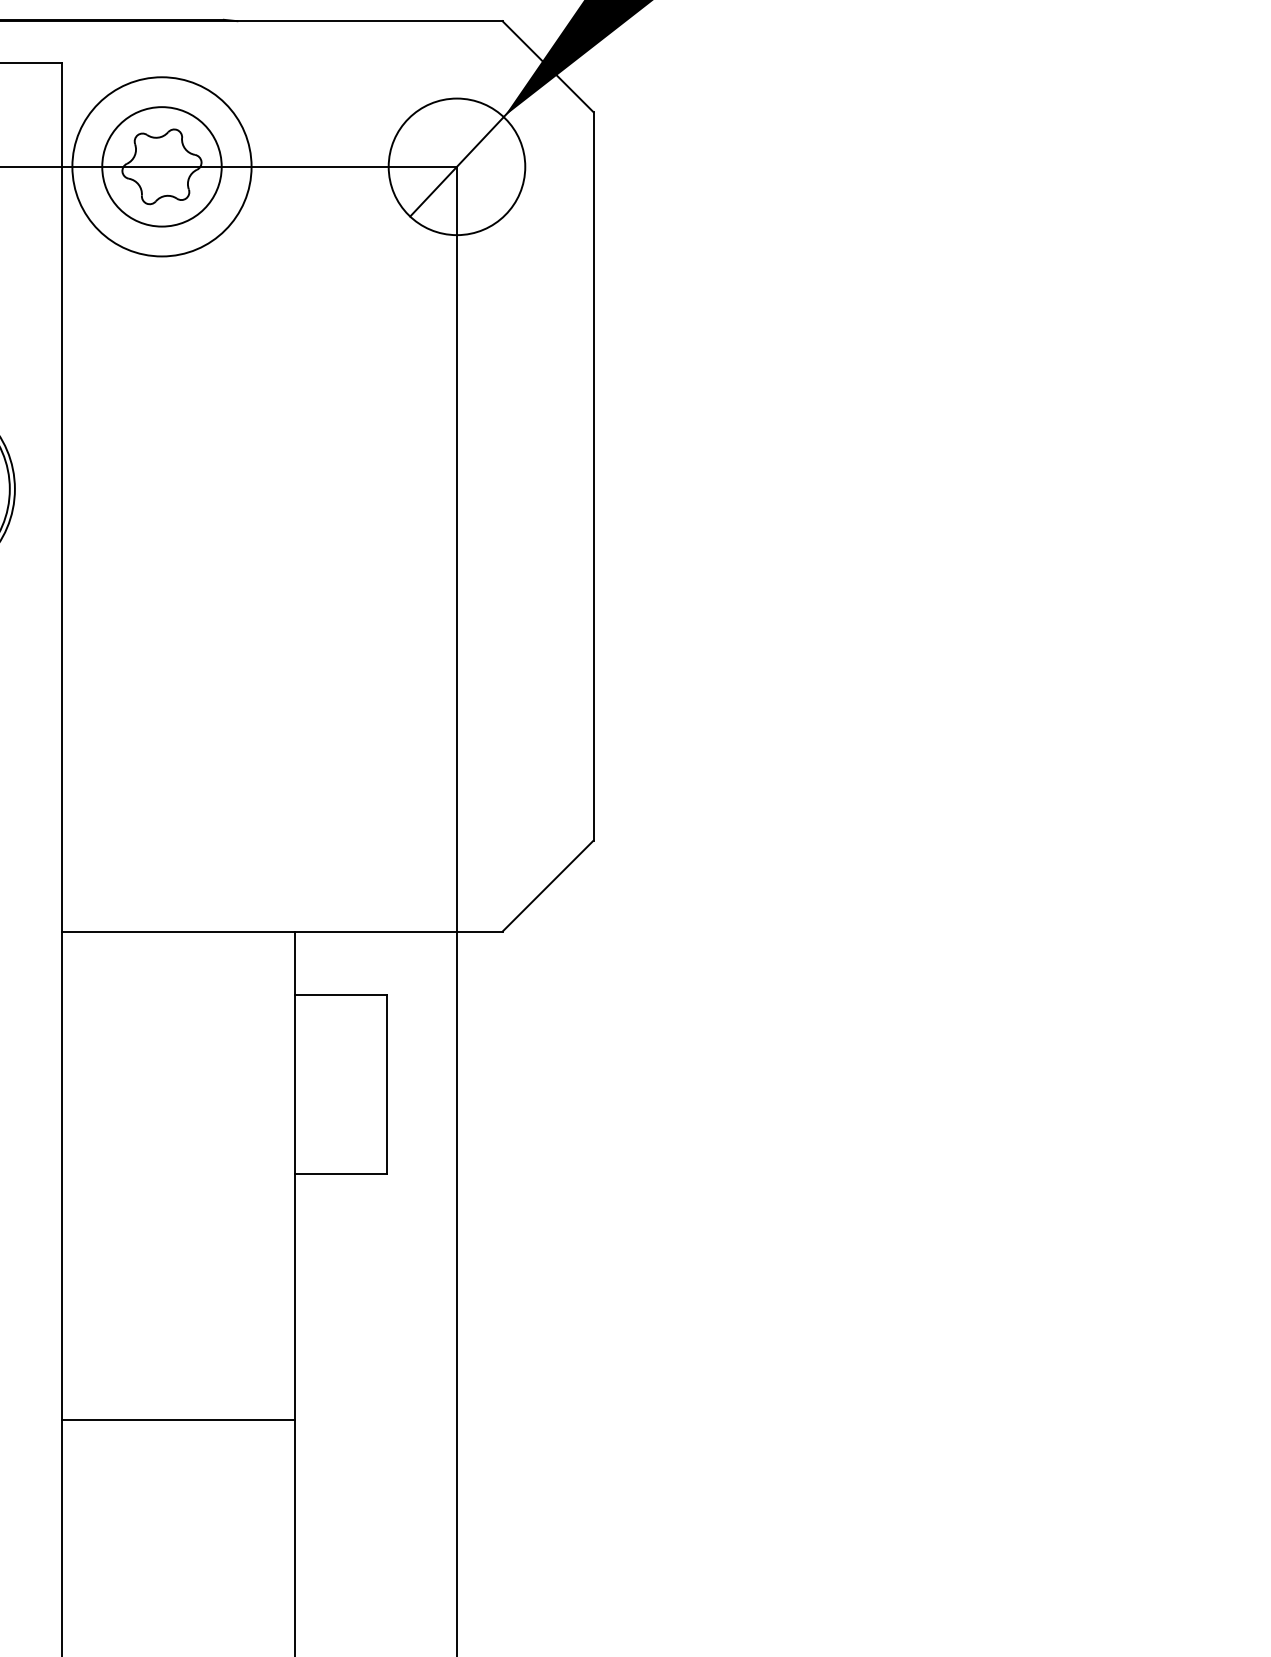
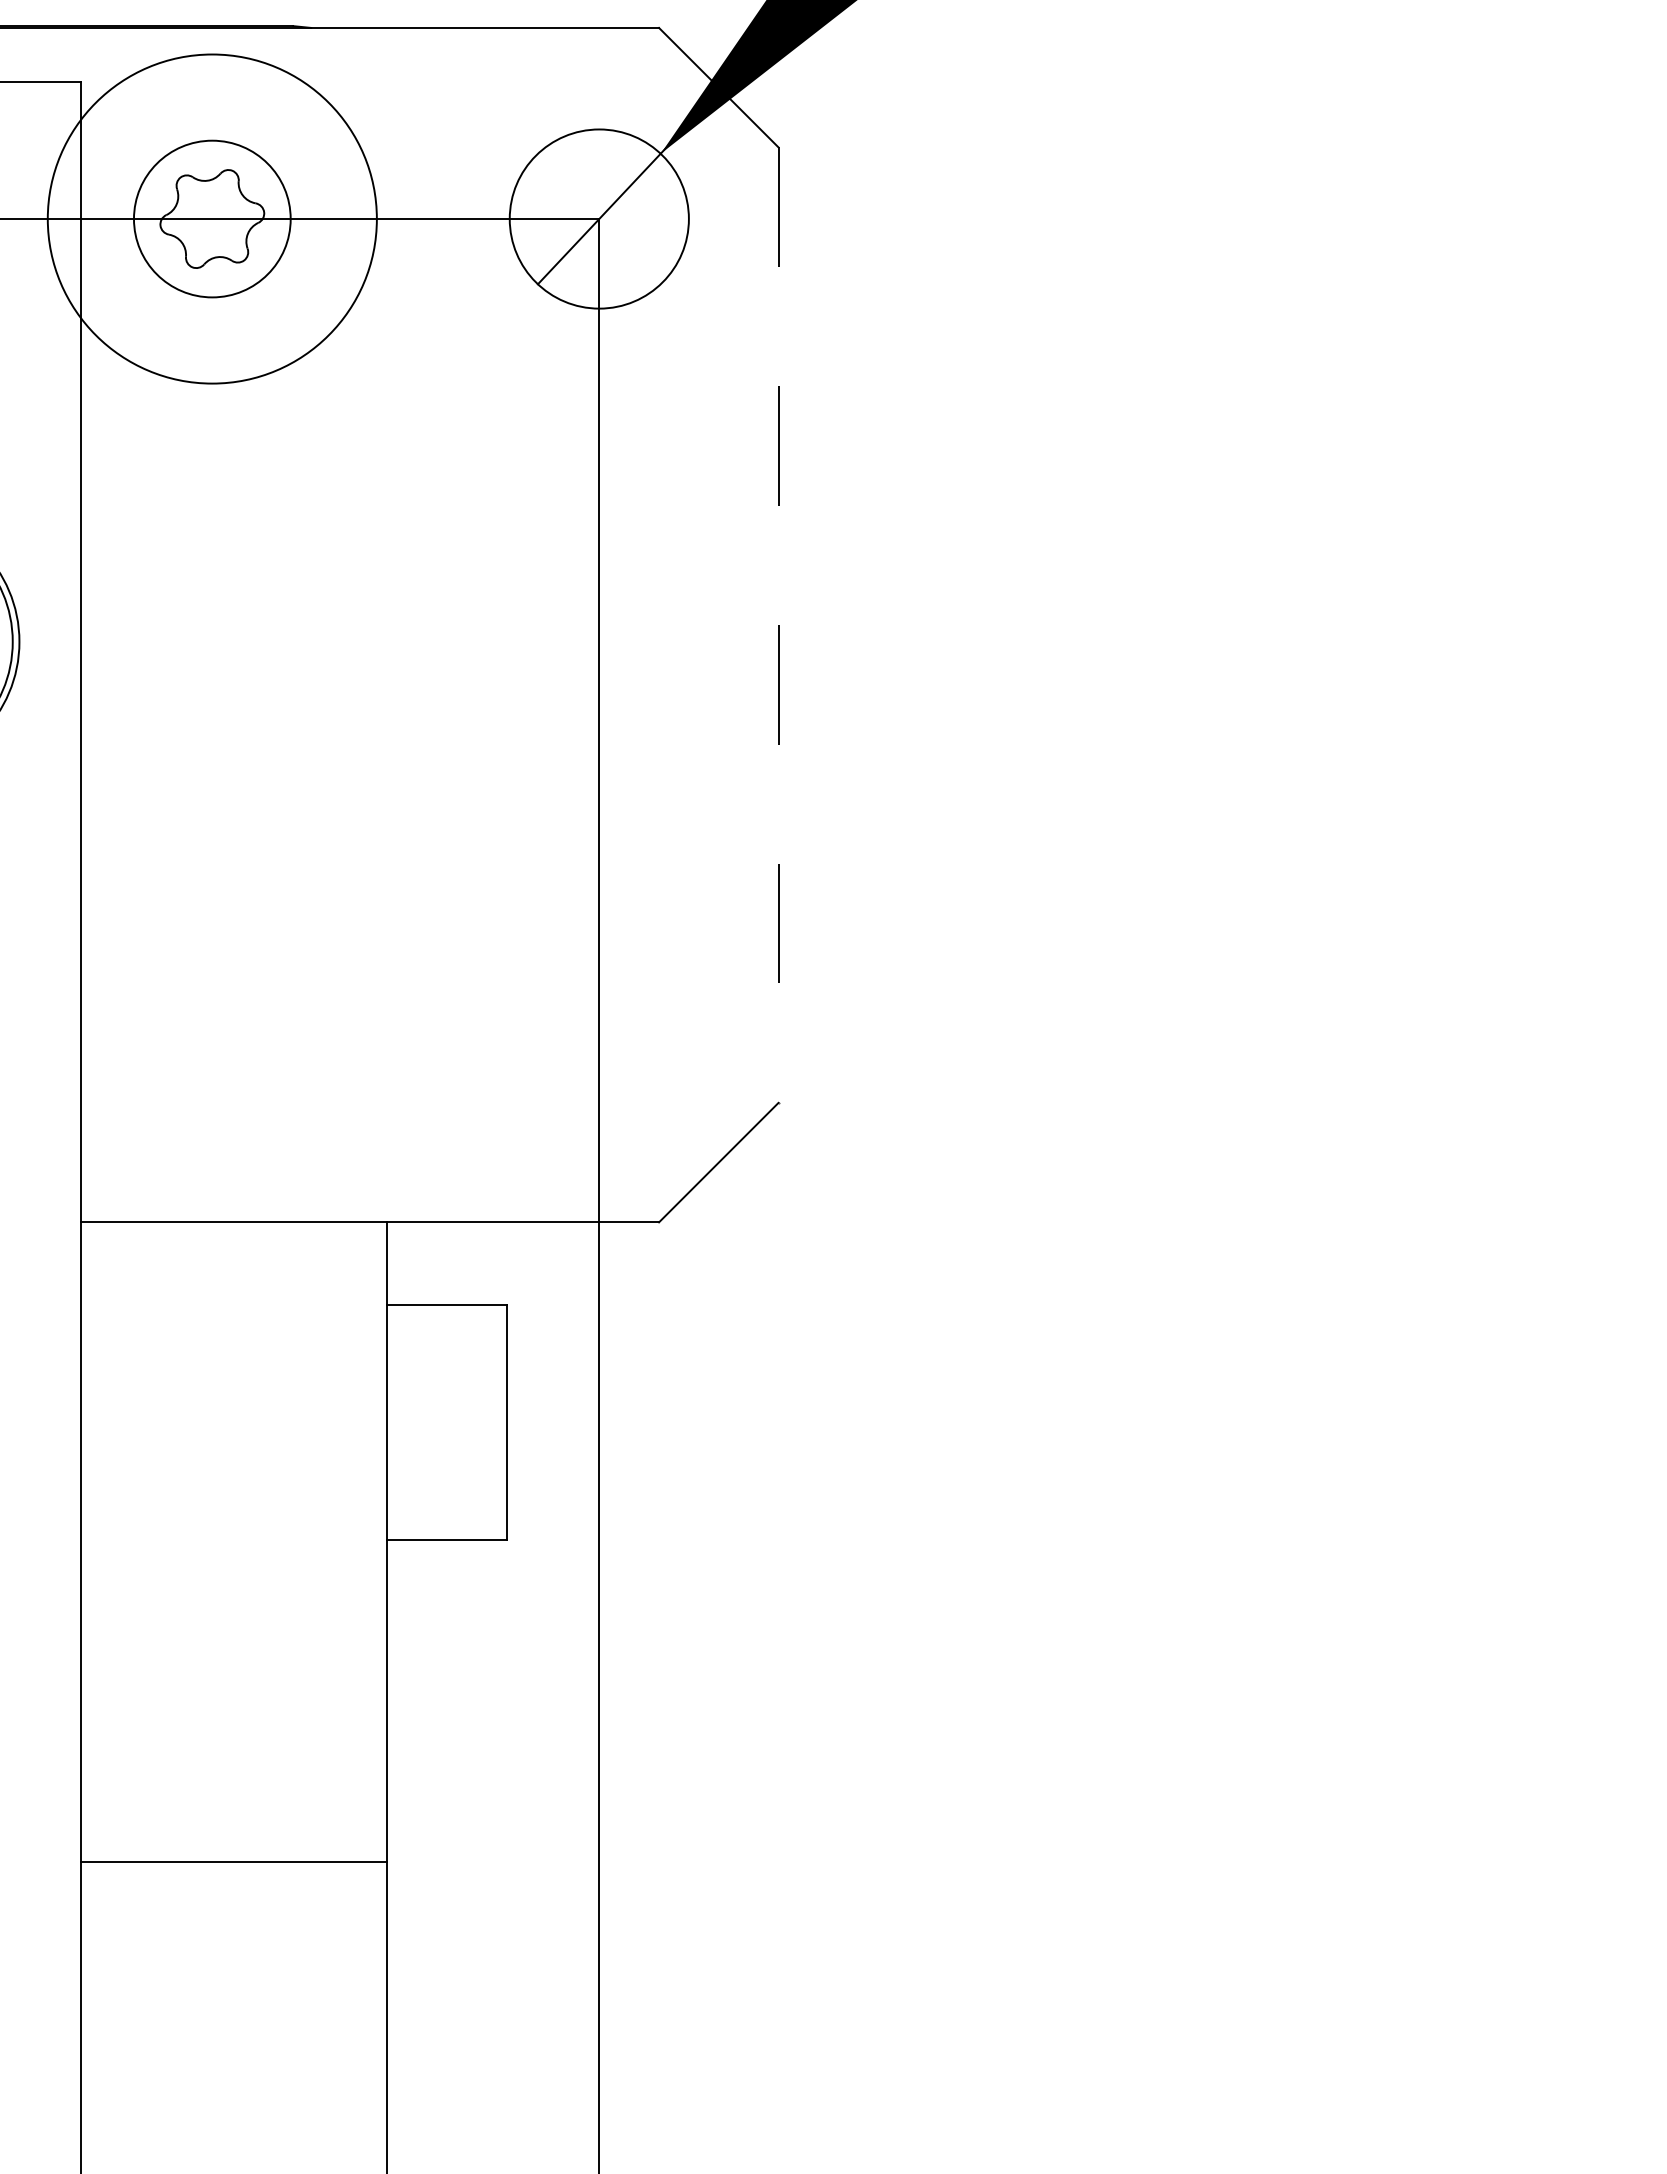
circle: (161, 166) -> (211, 218), size x1.4
line: (593, 476) -> (778, 625), solid -> dashed

